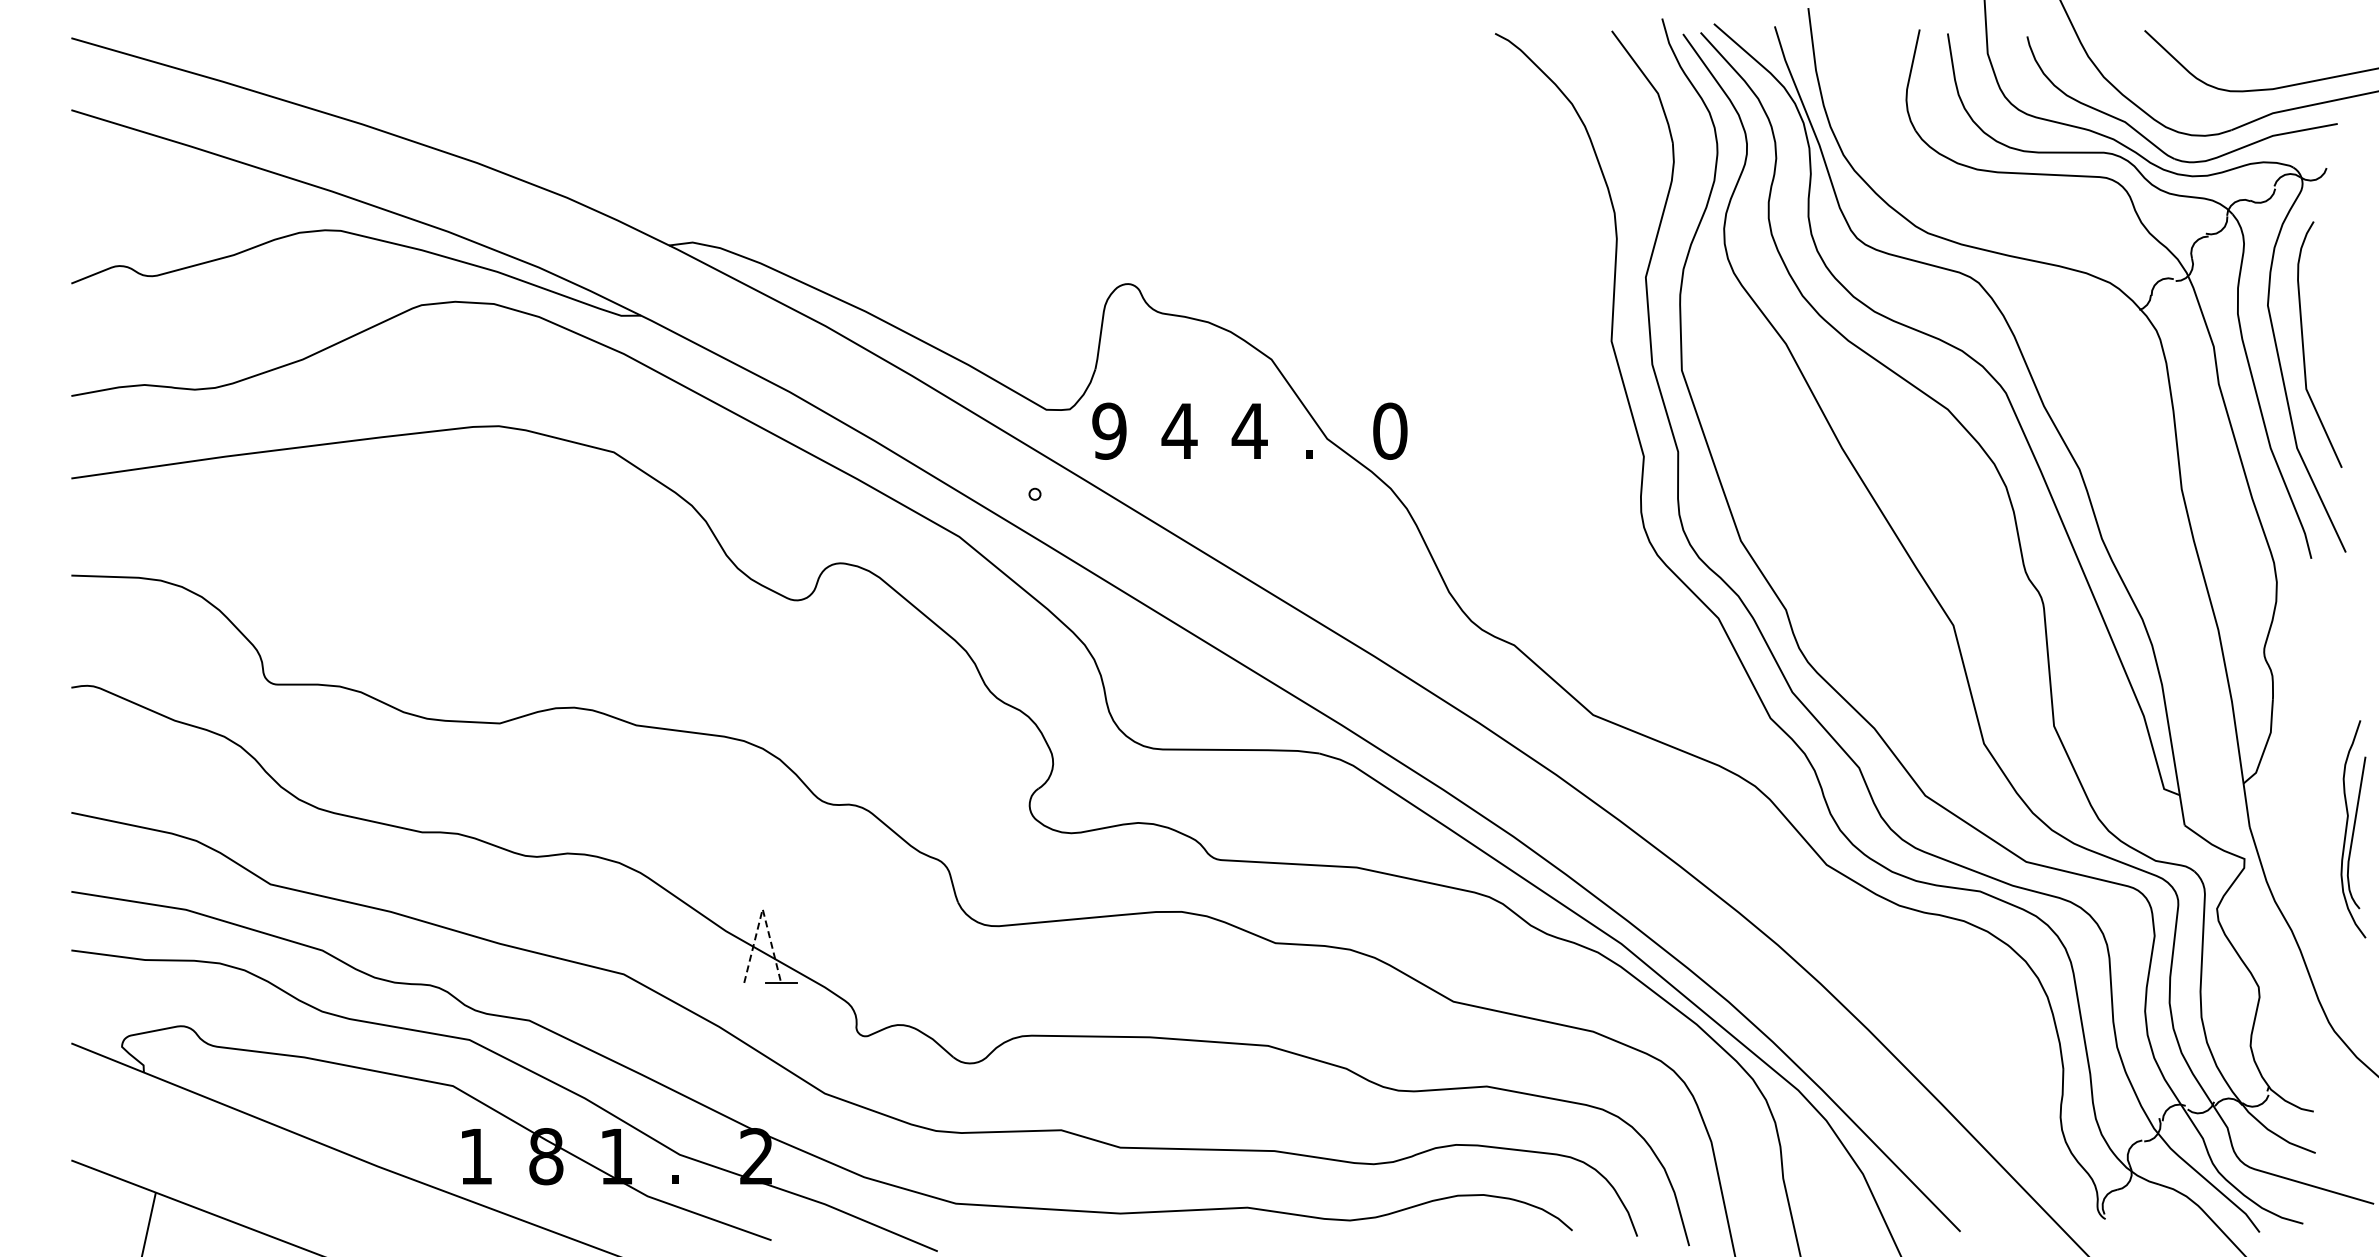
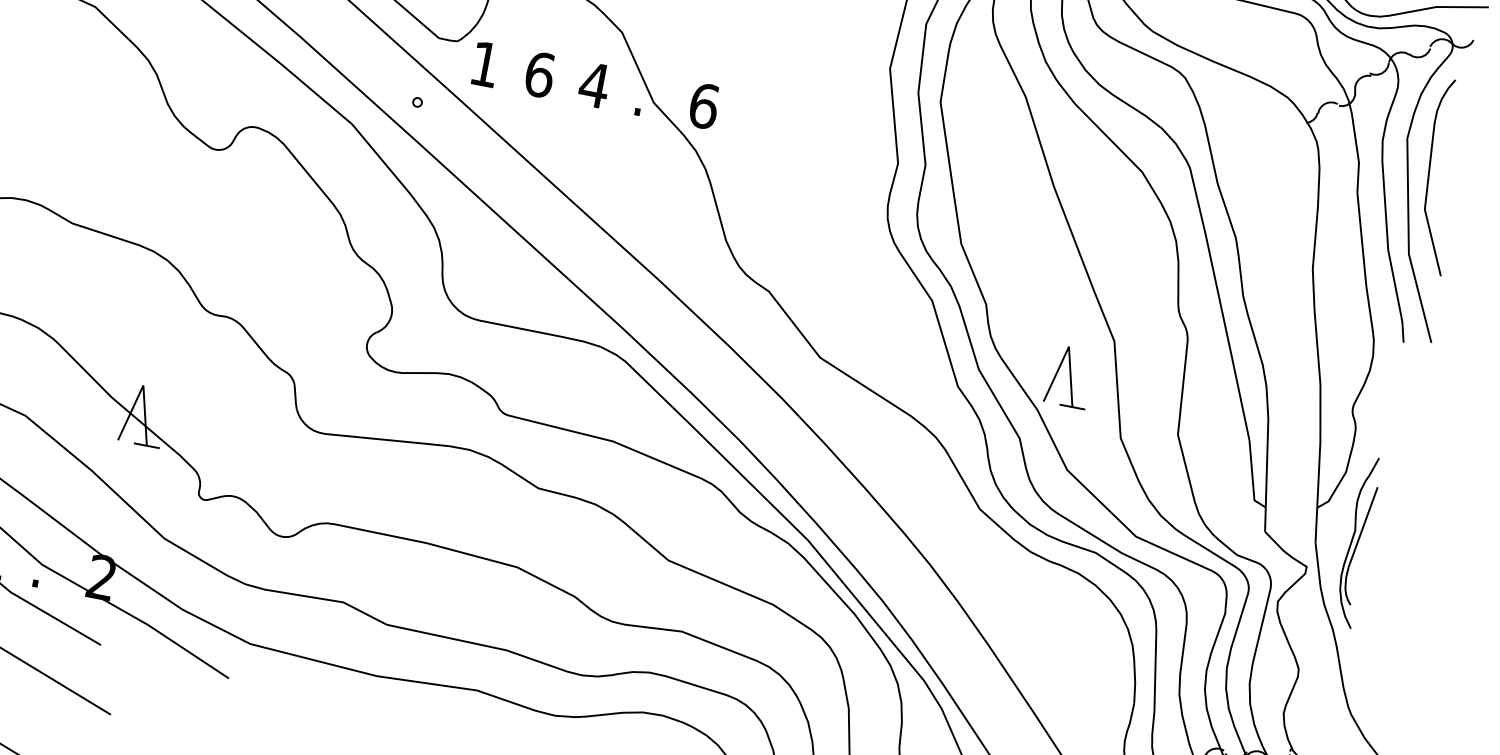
text: (1109, 430) -> (485, 63), 9 -> 1
text: (1179, 430) -> (539, 74), 4 -> 6
text: (1390, 430) -> (704, 105), 0 -> 6
part: (1905, 679) -> (1069, 376), added
part: (2353, 829) -> (1357, 542), moved
line: (762, 909) -> (143, 385), dashed -> solid

